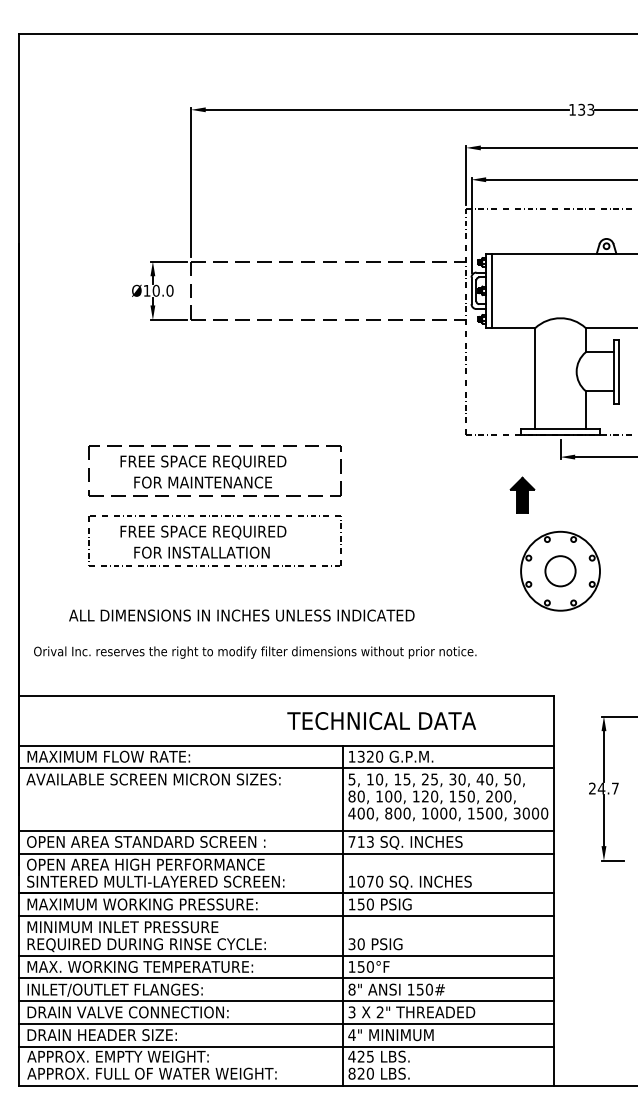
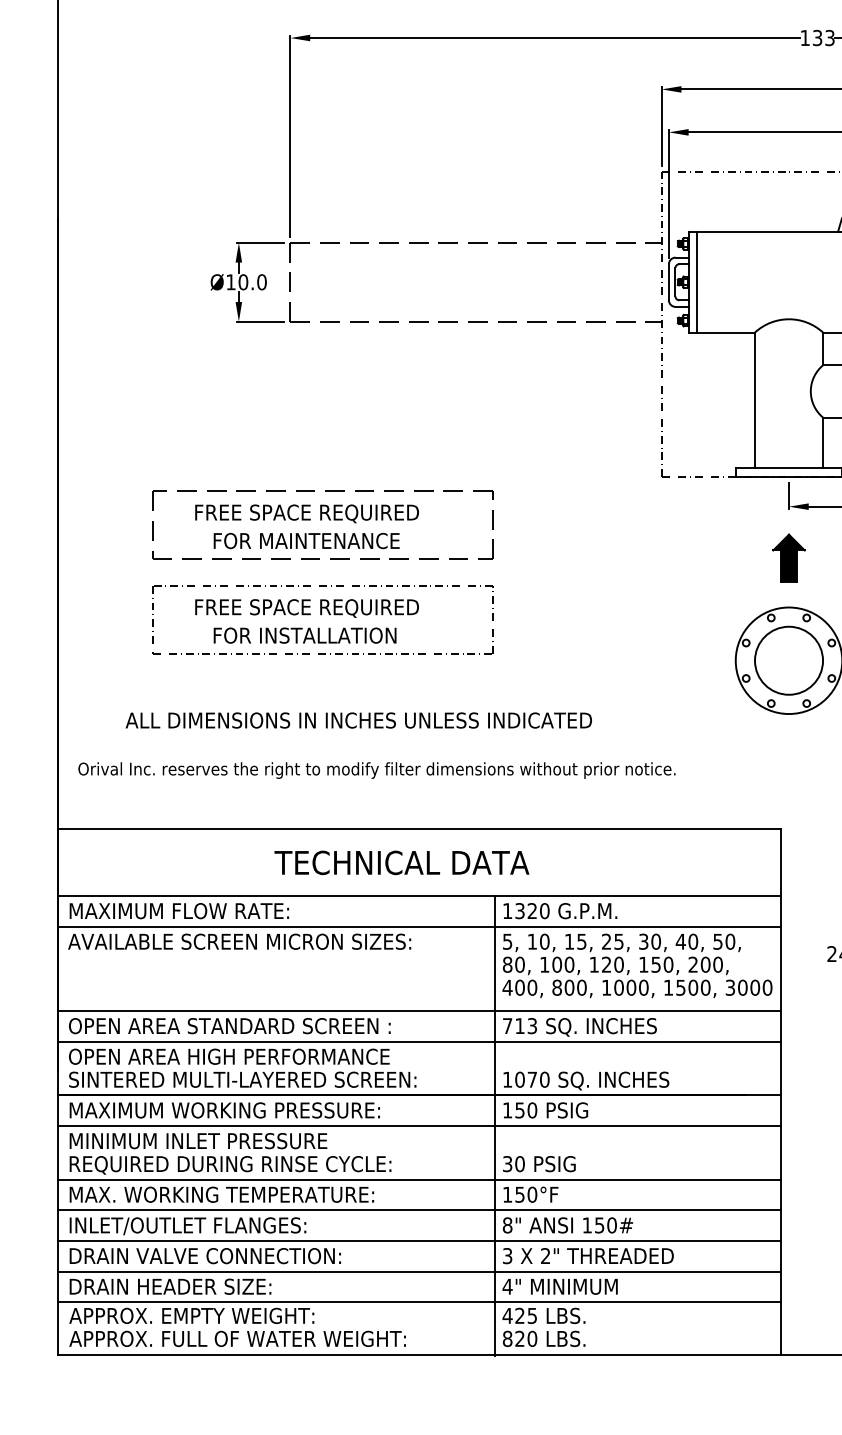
part: (522, 494) -> (788, 557), moved
circle: (560, 571) -> (788, 661), size x1.67
text: (381, 720) -> (401, 862), moved

